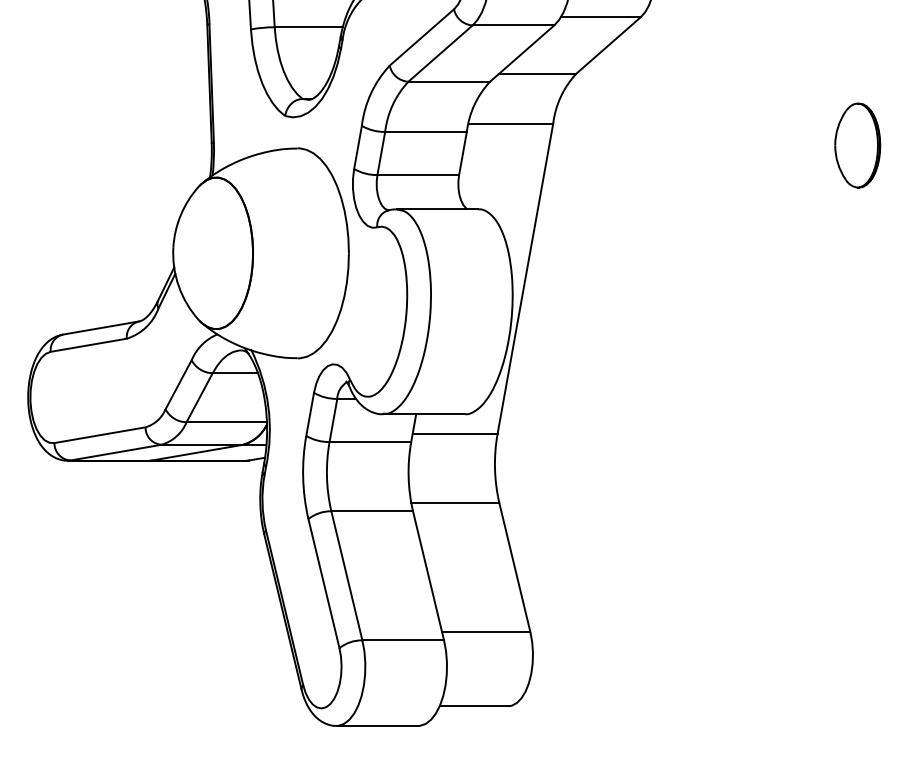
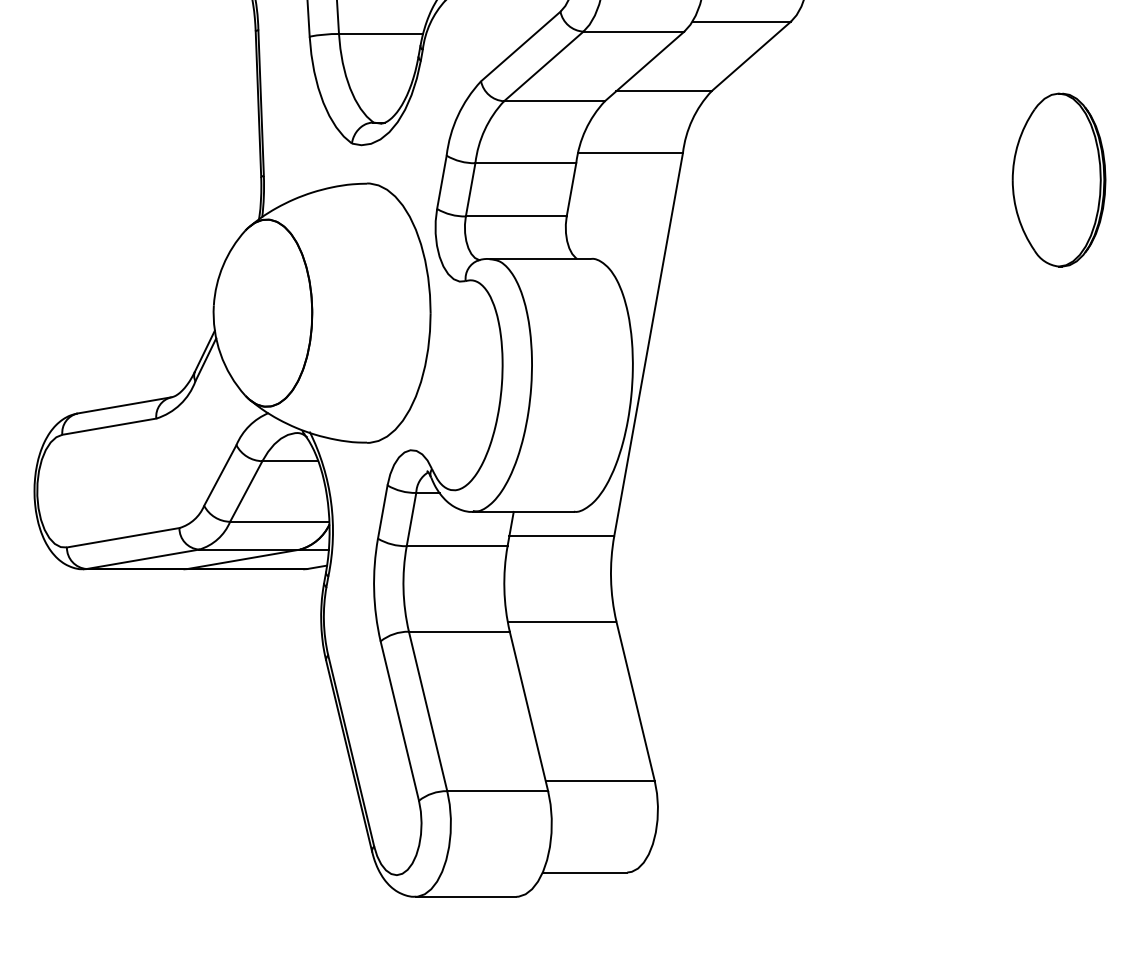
part: (857, 145) -> (1058, 179), size x1.67

